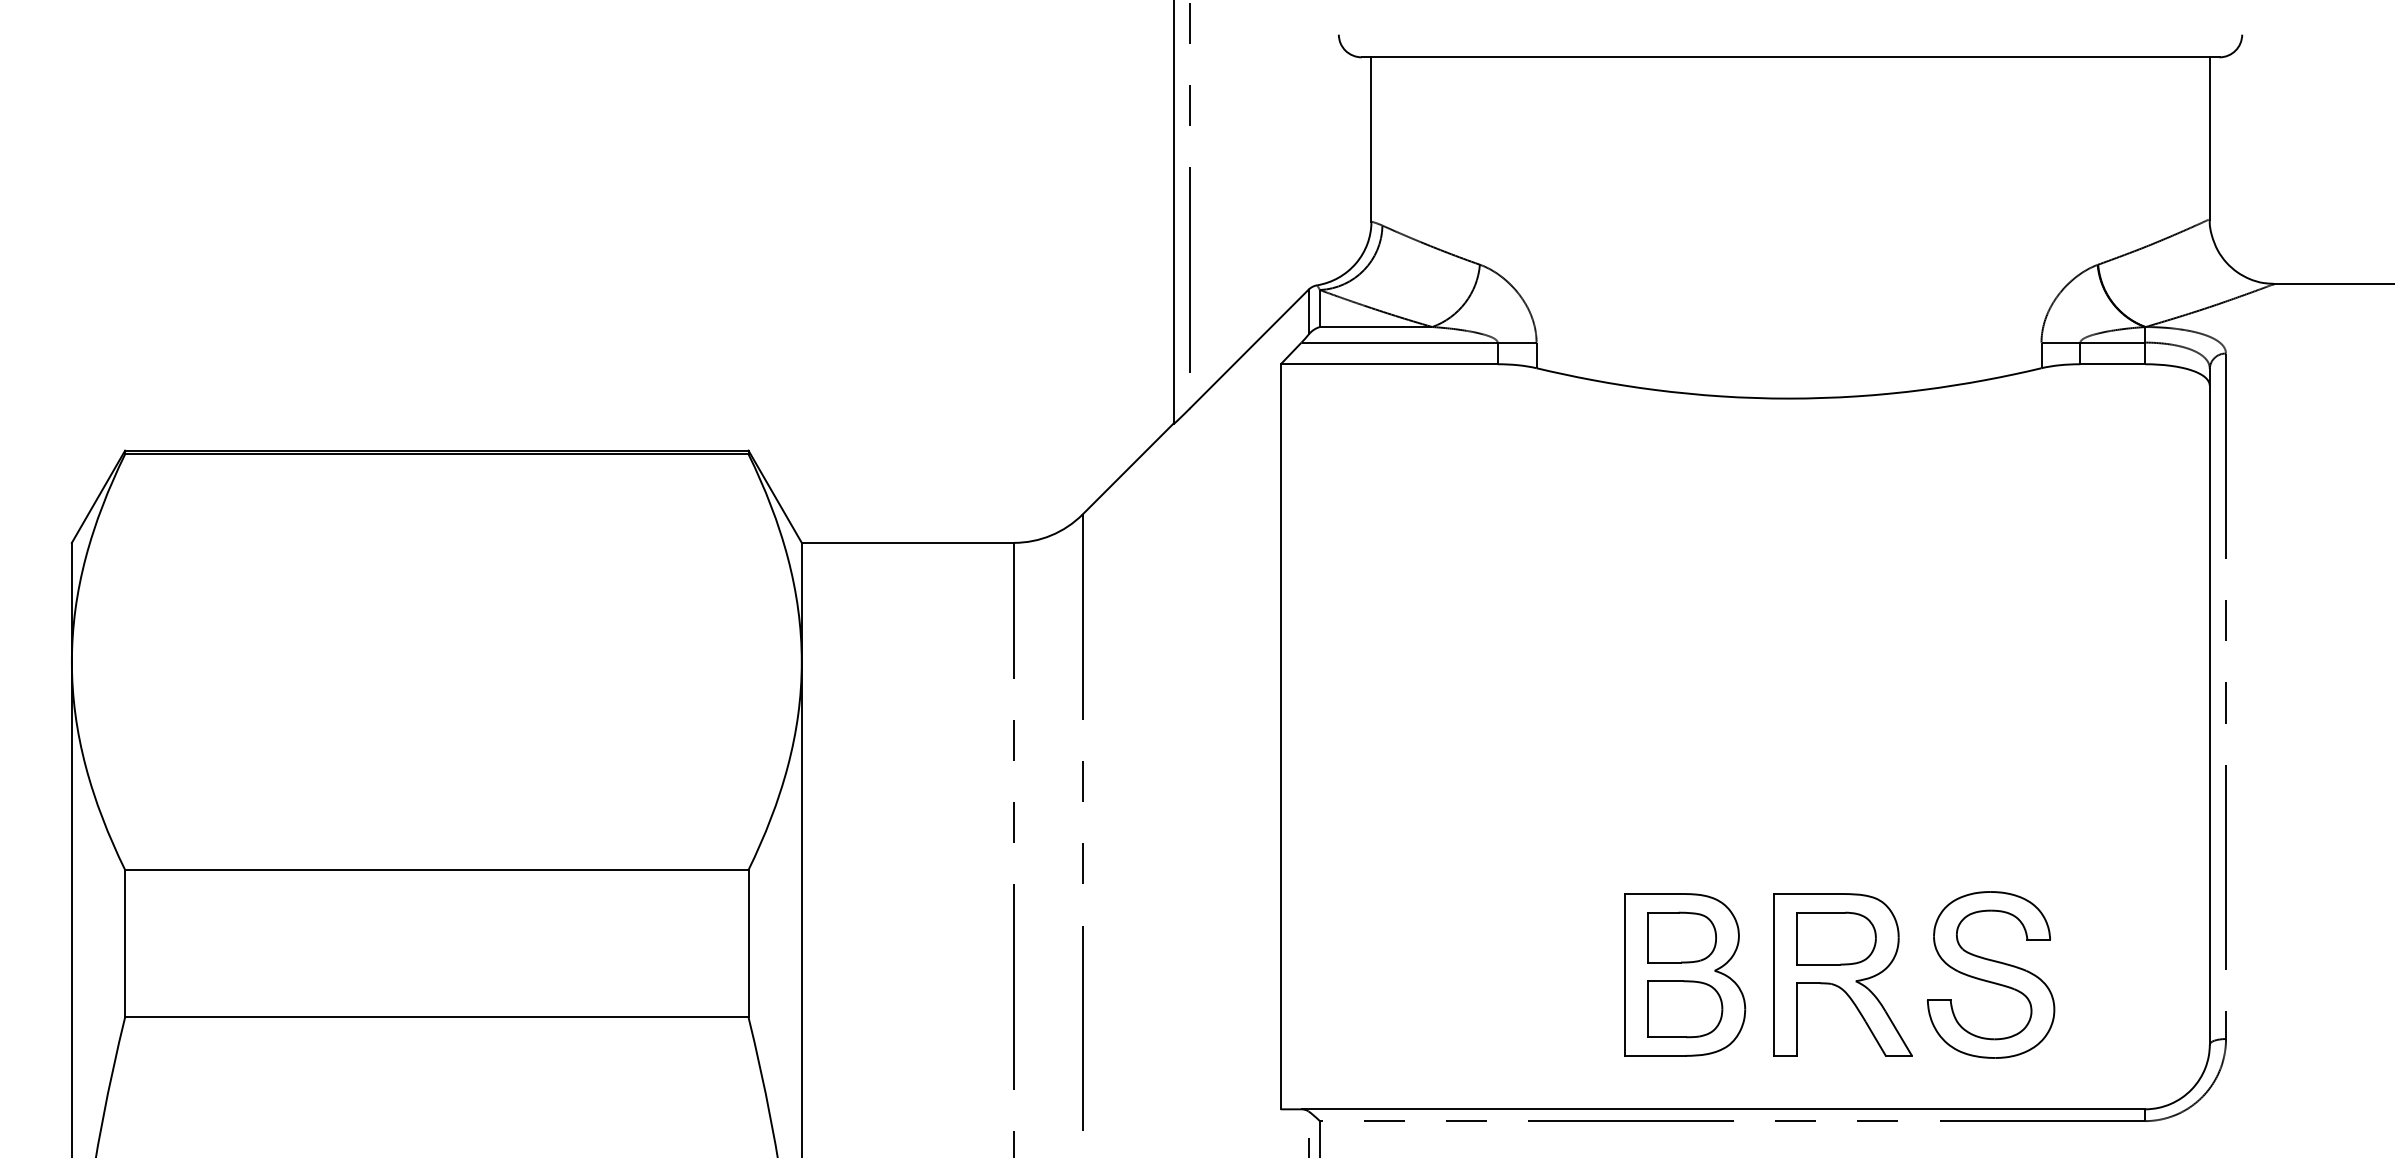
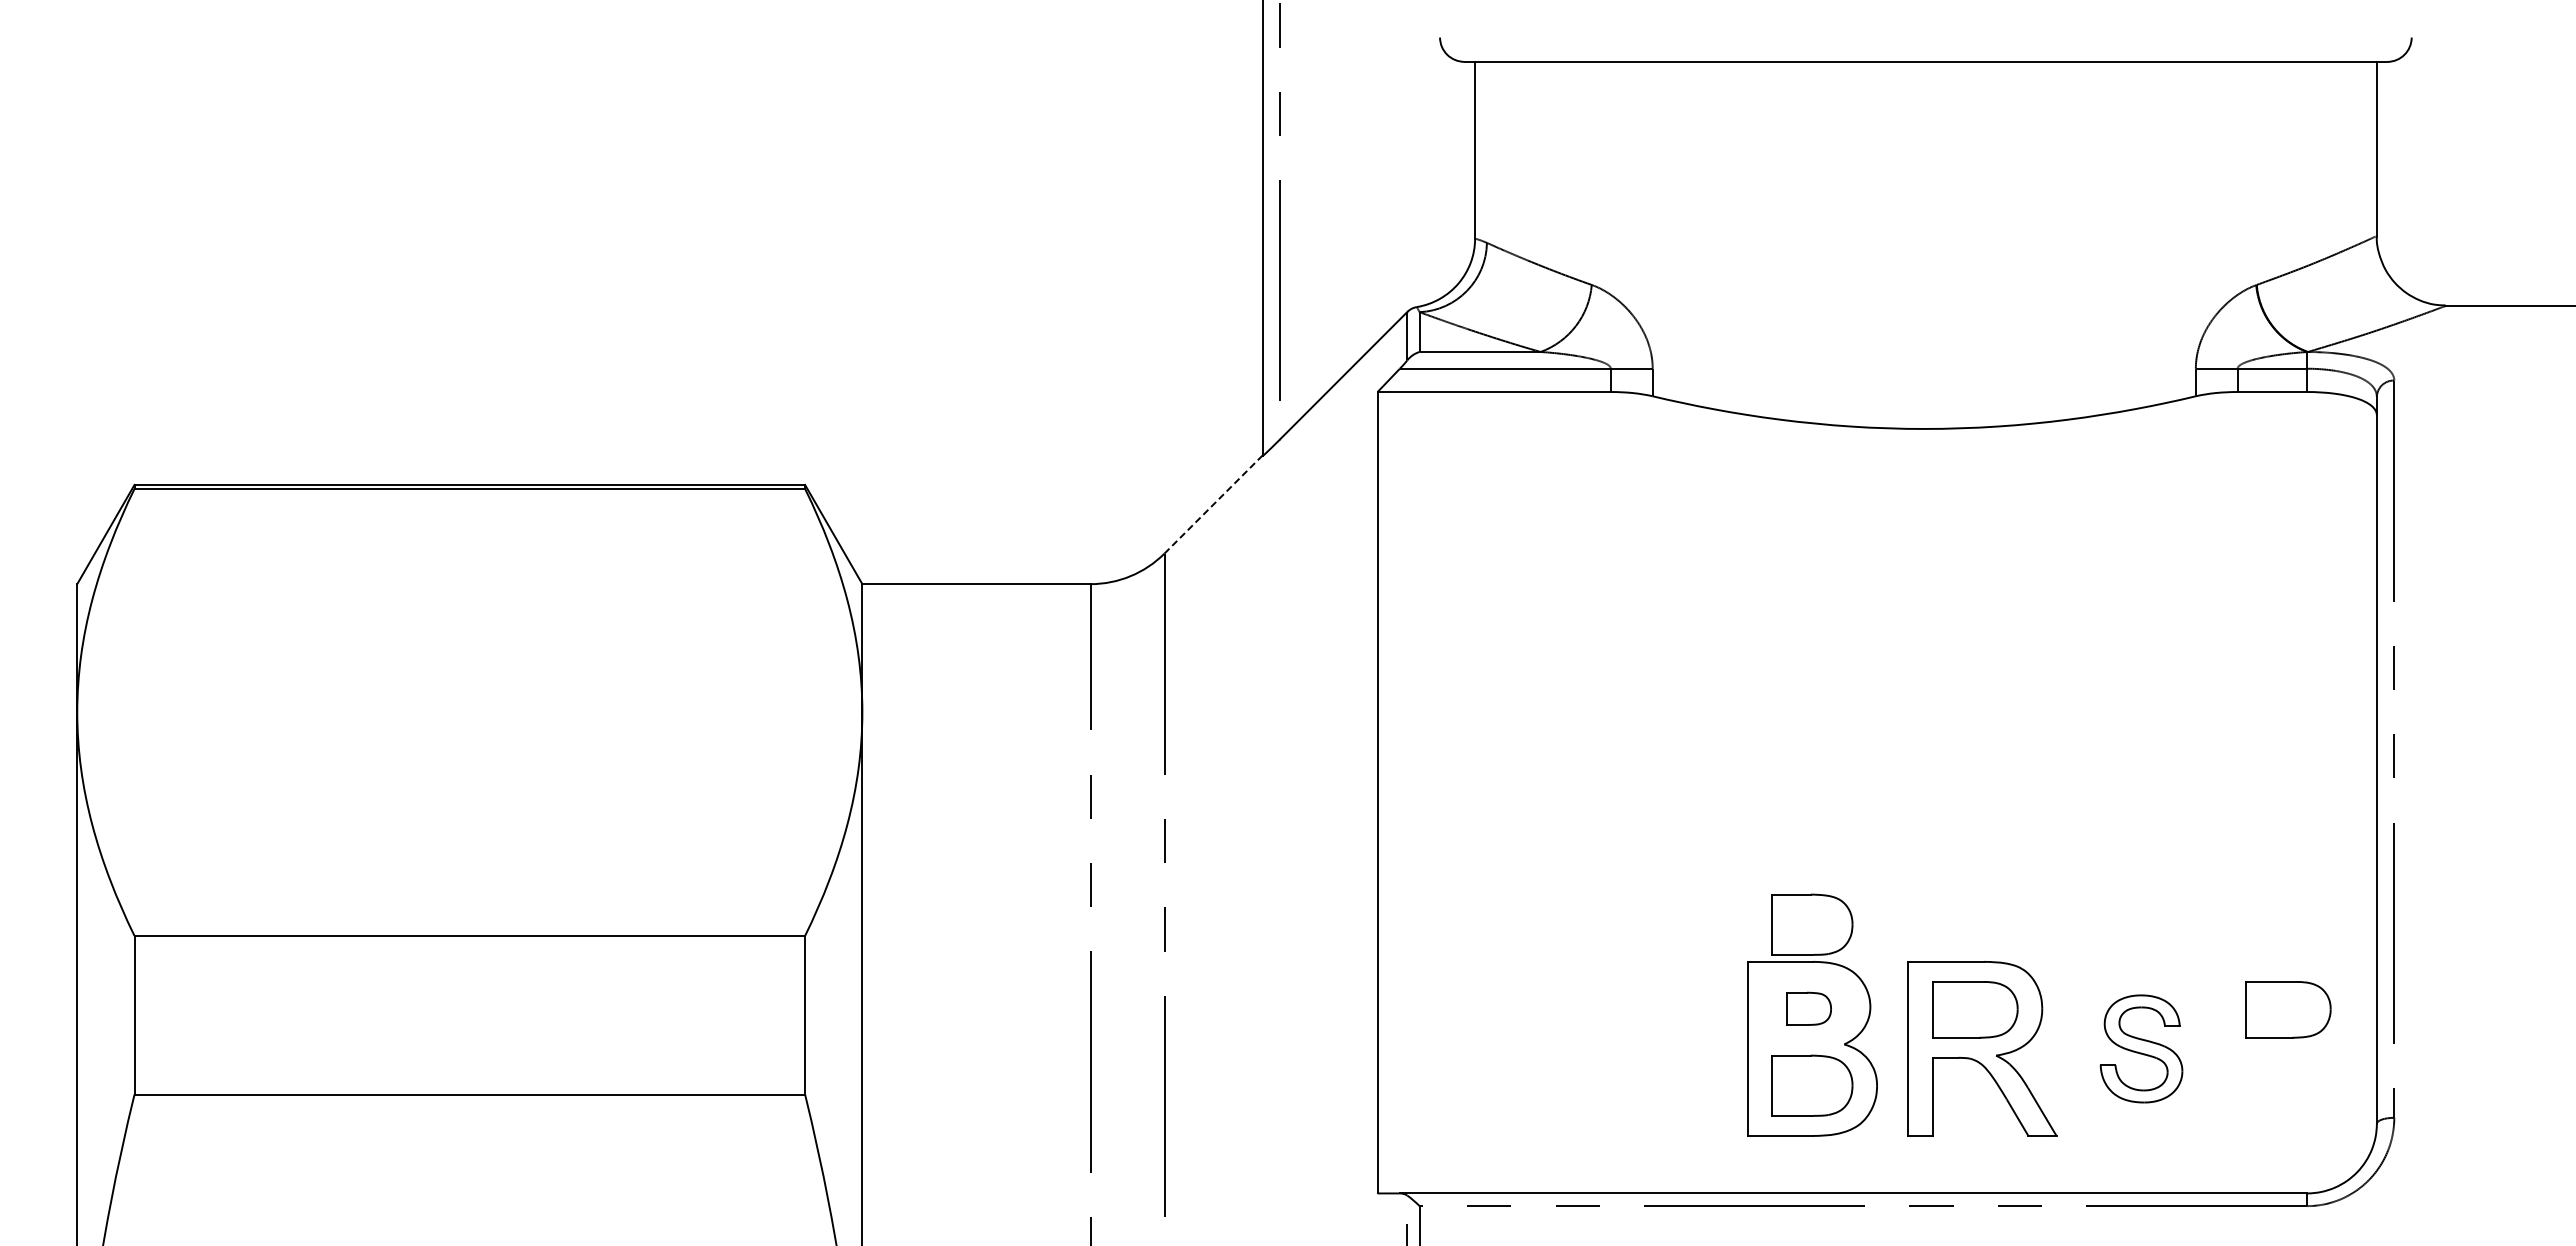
line: (1128, 468) -> (1213, 504), solid -> dashed
part: (1685, 859) -> (1812, 924), added
part: (1681, 937) -> (1808, 1008), size x0.6
part: (2127, 938) -> (2288, 1009), added
part: (1990, 974) -> (2141, 1048), size x0.6

